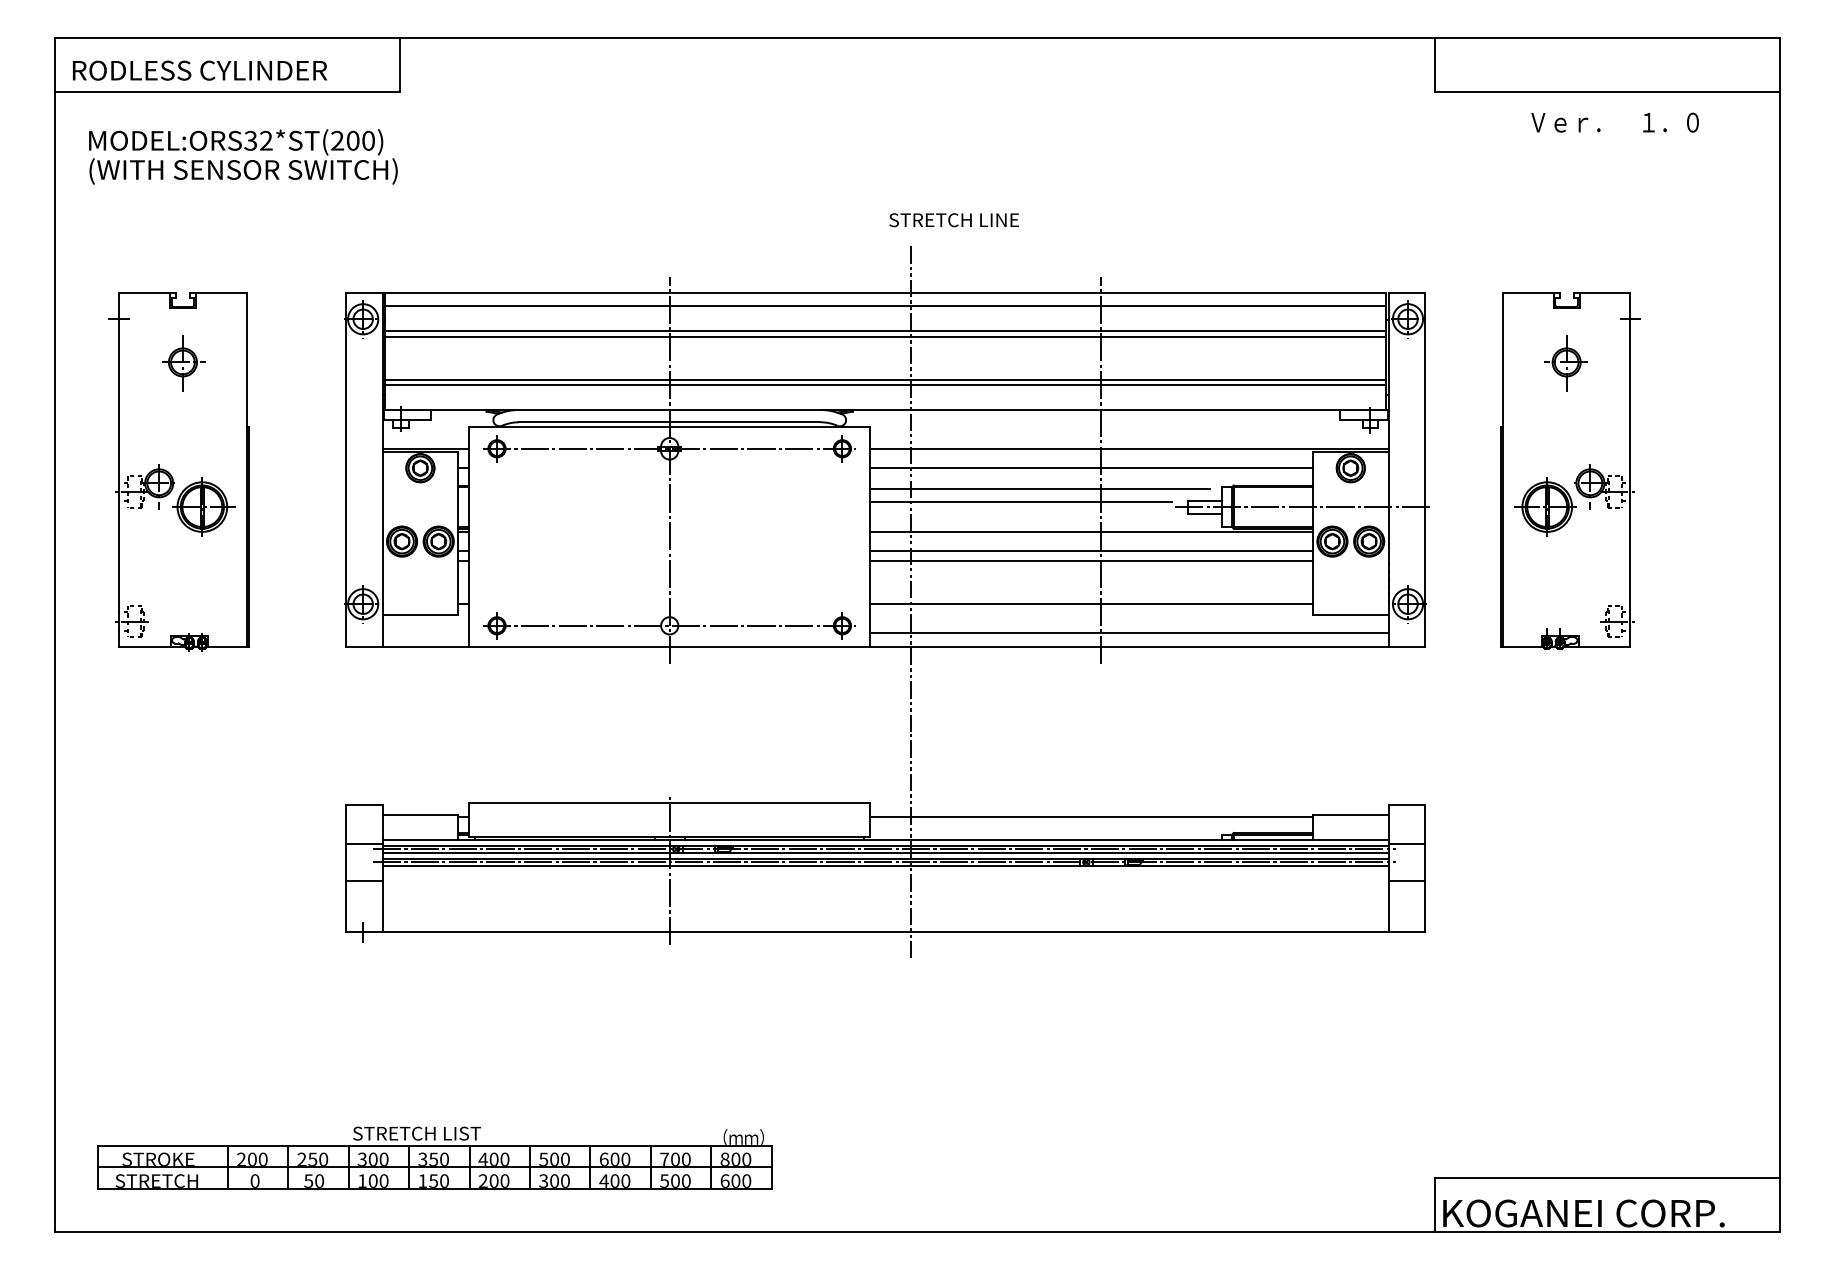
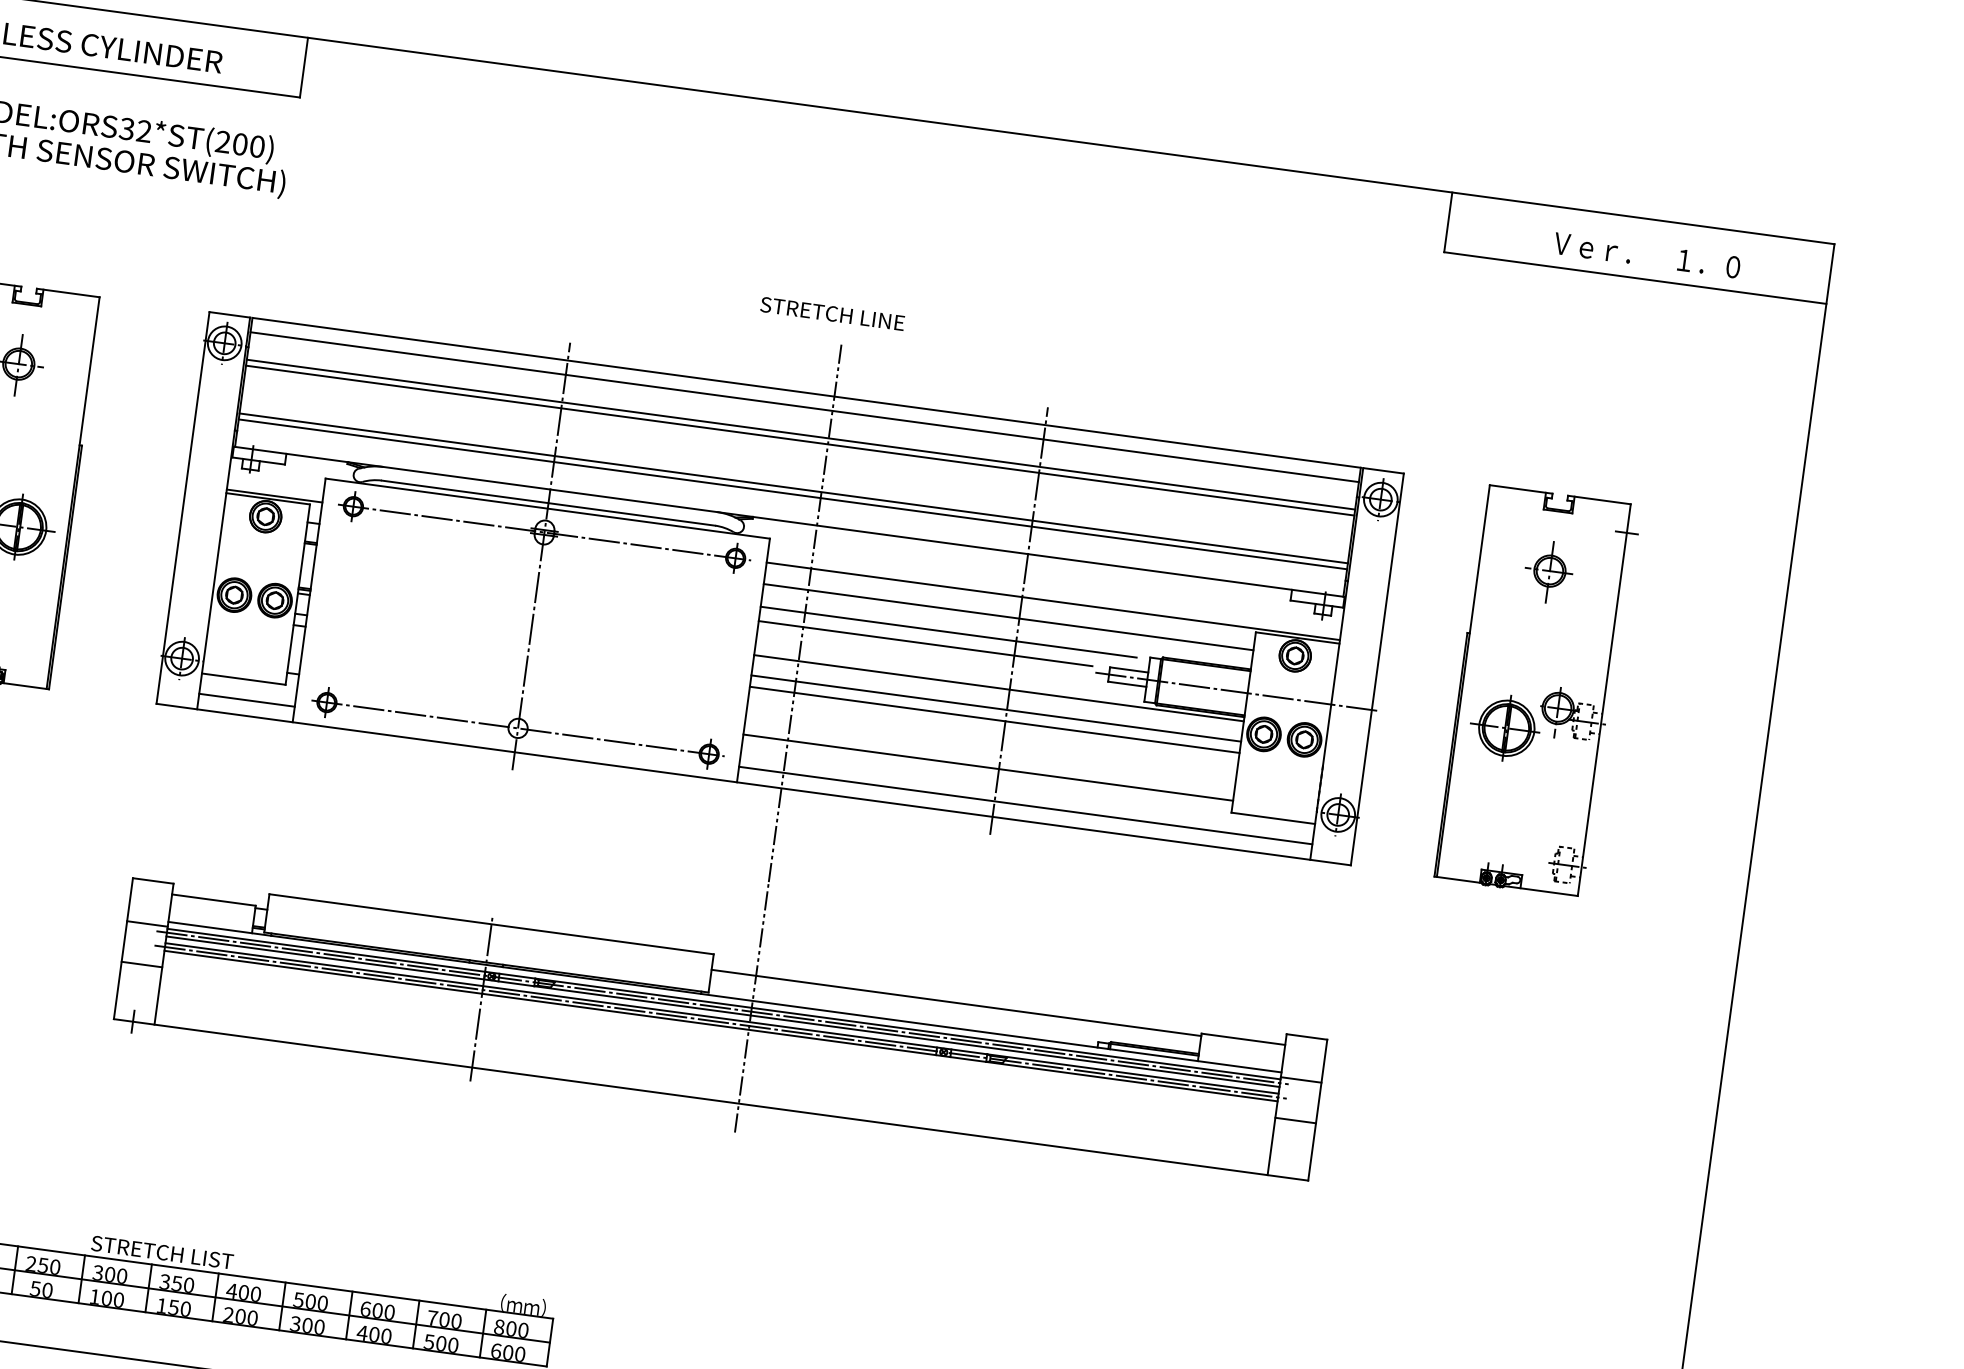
text: (1614, 122) -> (1646, 255), moved
text: (953, 220) -> (831, 314), moved
line: (425, 633) -> (246, 700), added

